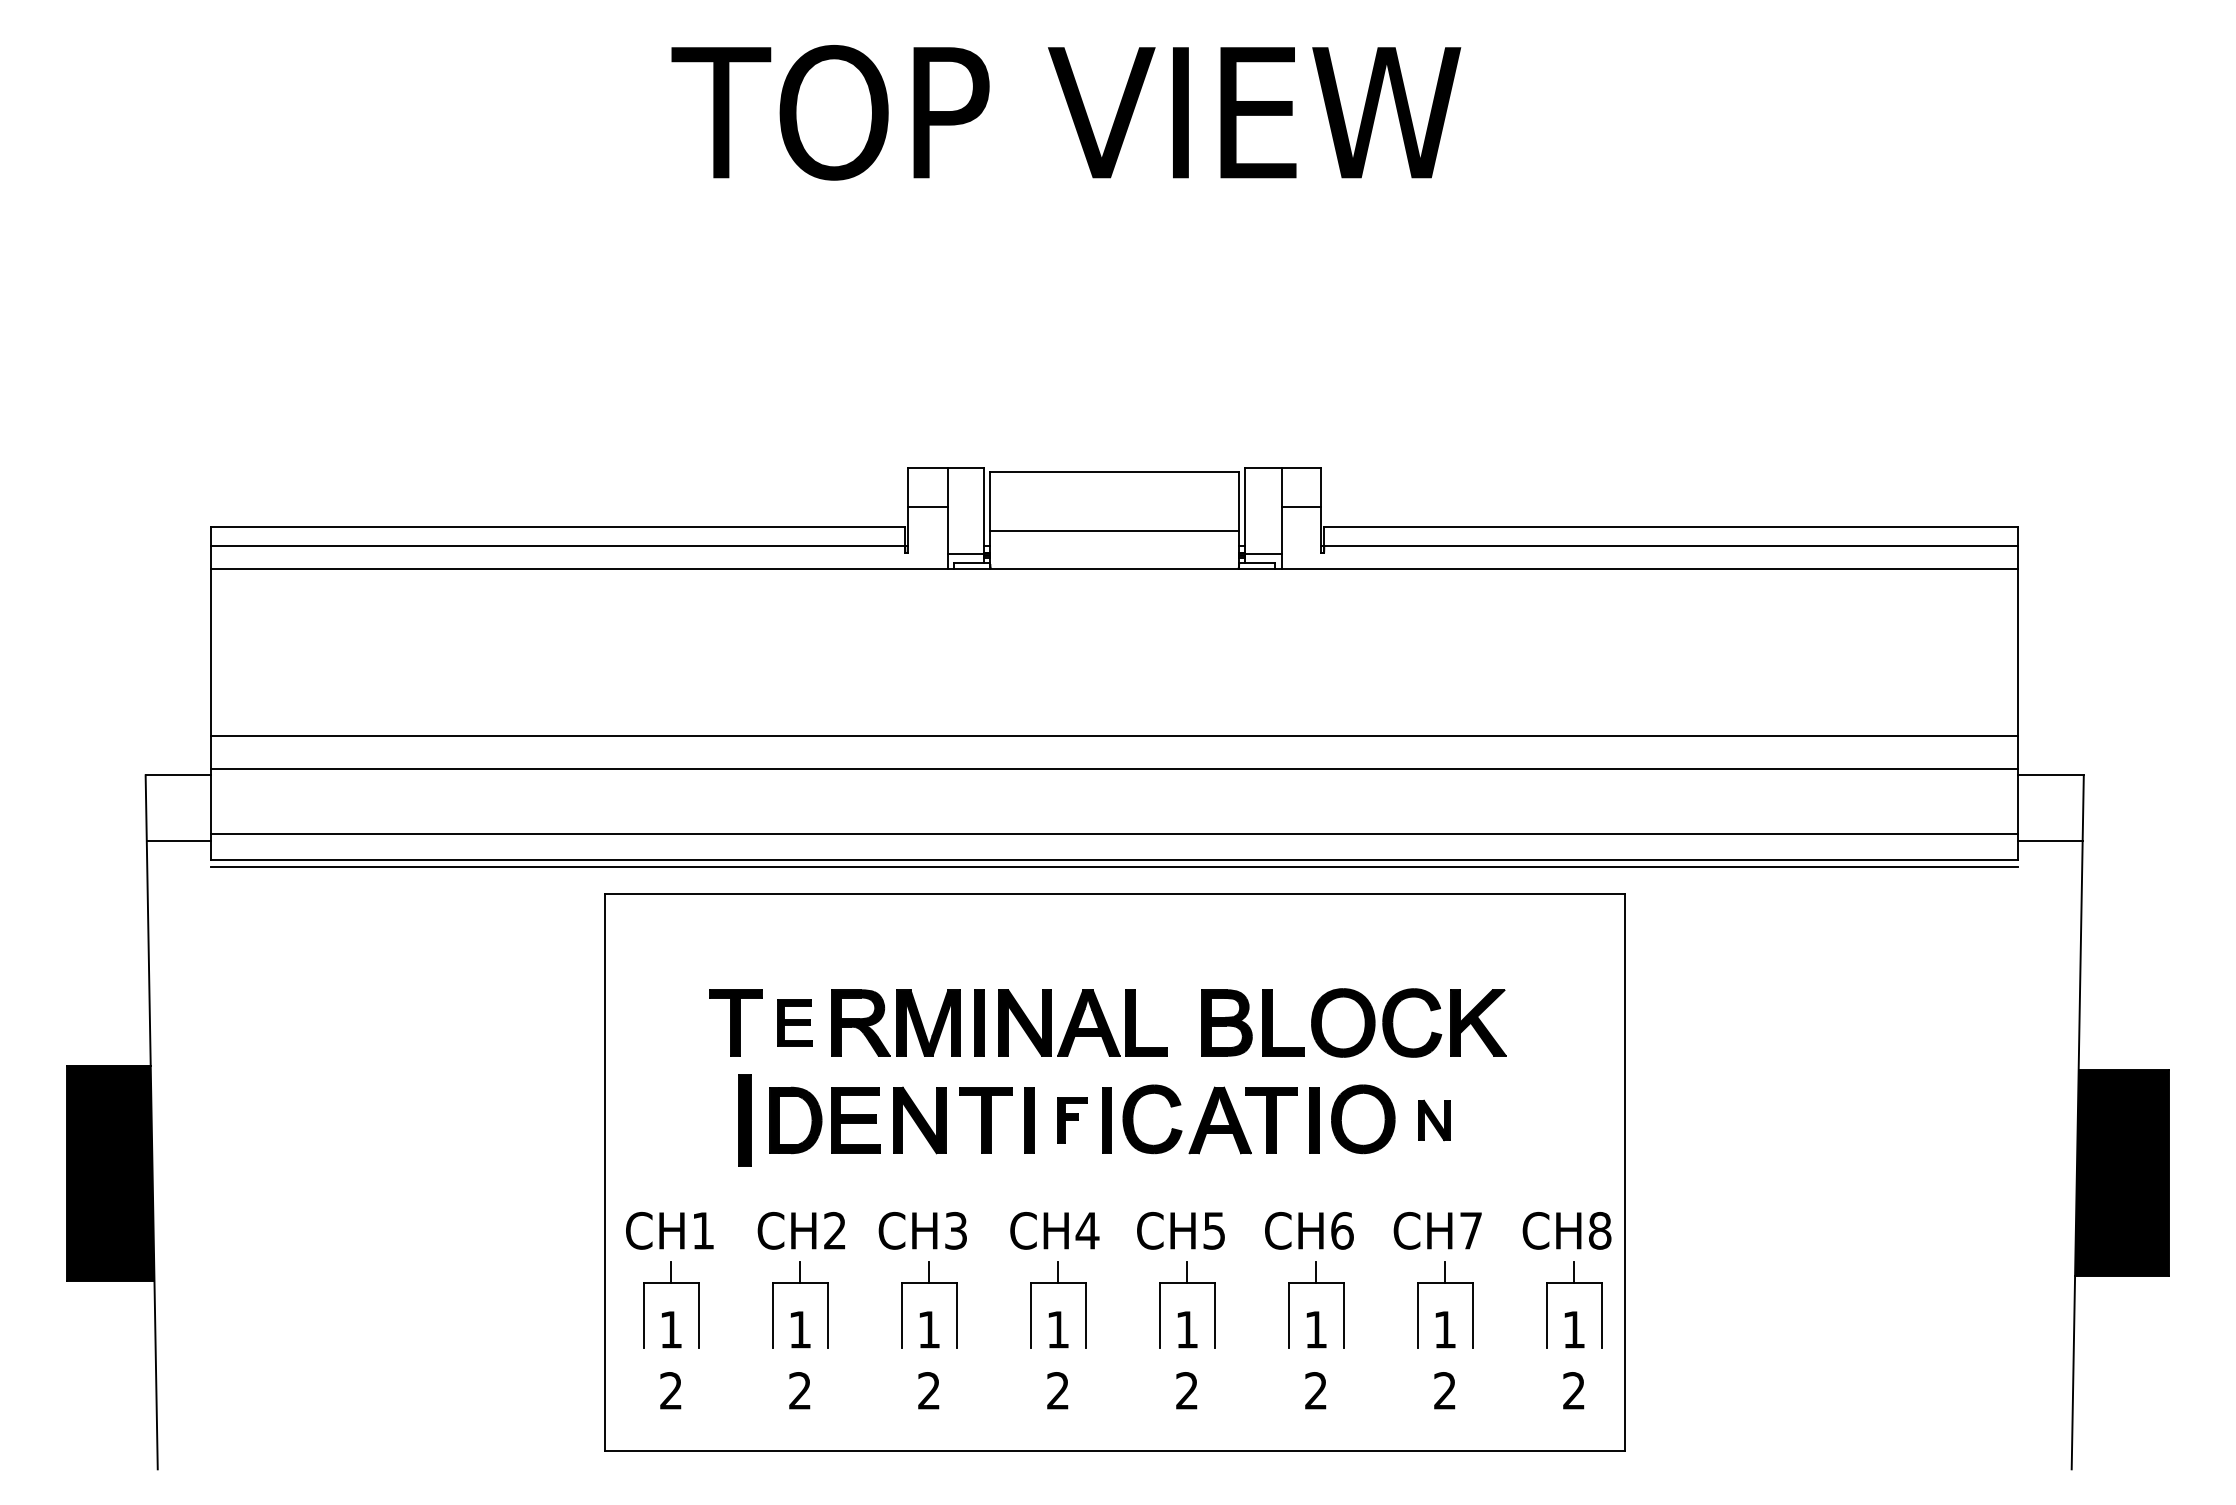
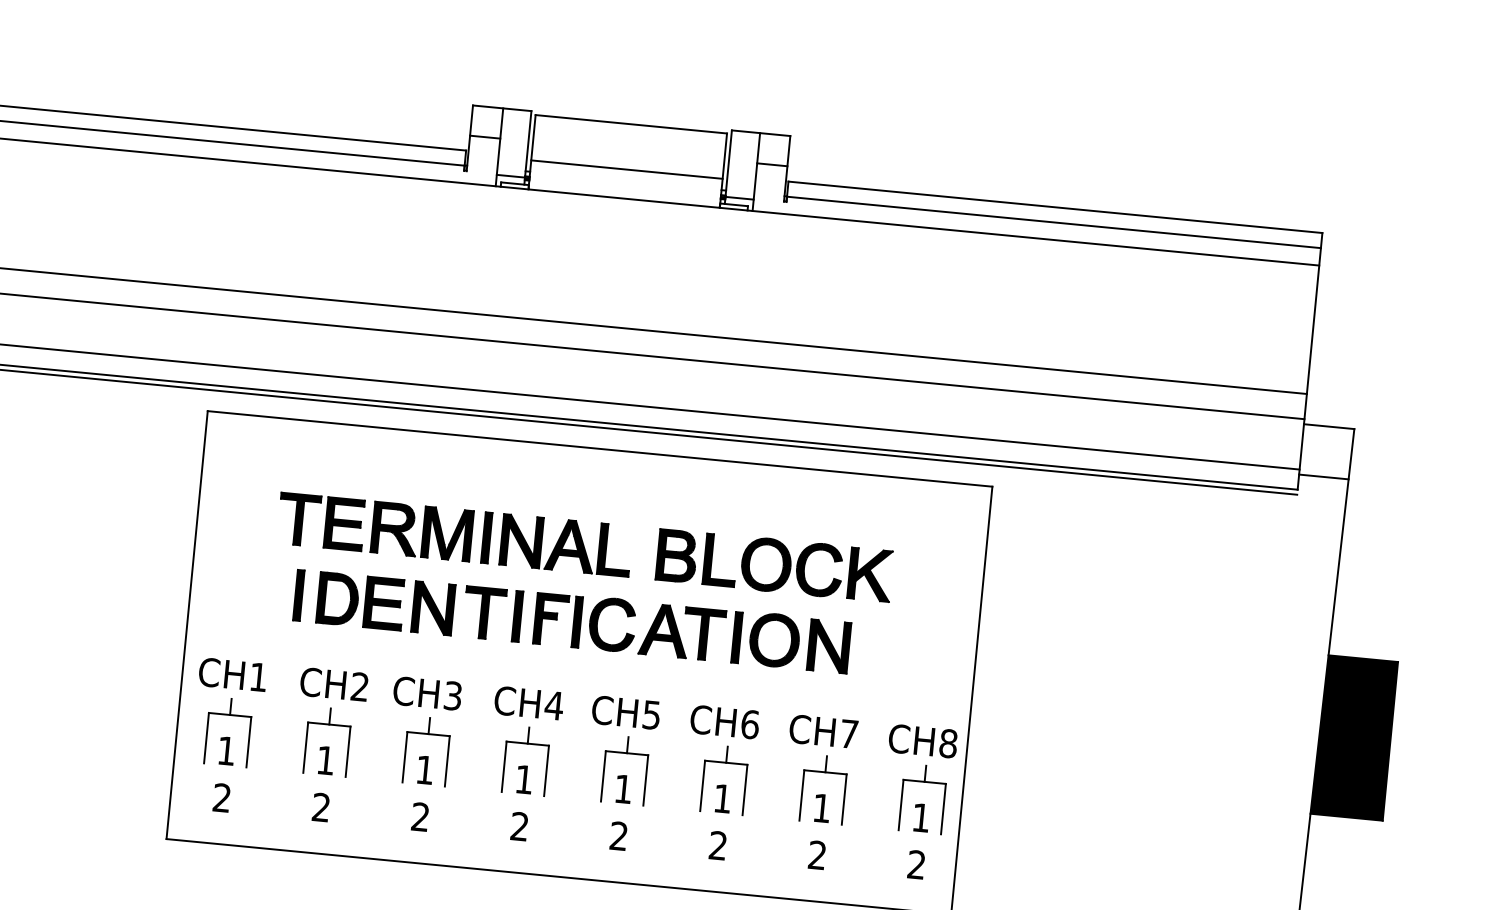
part: (795, 1022) -> (345, 523), size x1.43
part: (744, 1120) -> (298, 595), size x0.71
part: (1072, 1120) -> (550, 619), size x1.43
part: (1433, 1120) -> (828, 646), size x1.67

